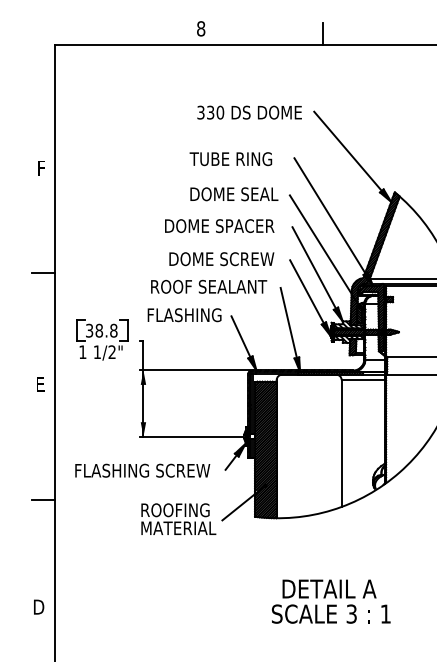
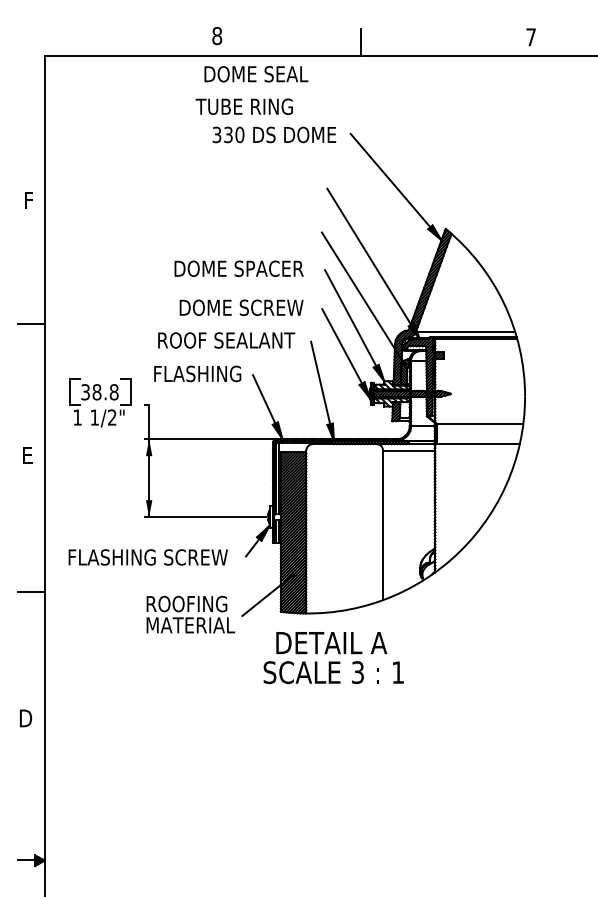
text: (230, 158) -> (243, 106), moved
text: (234, 194) -> (256, 74), moved
text: (331, 602) -> (333, 658), moved

